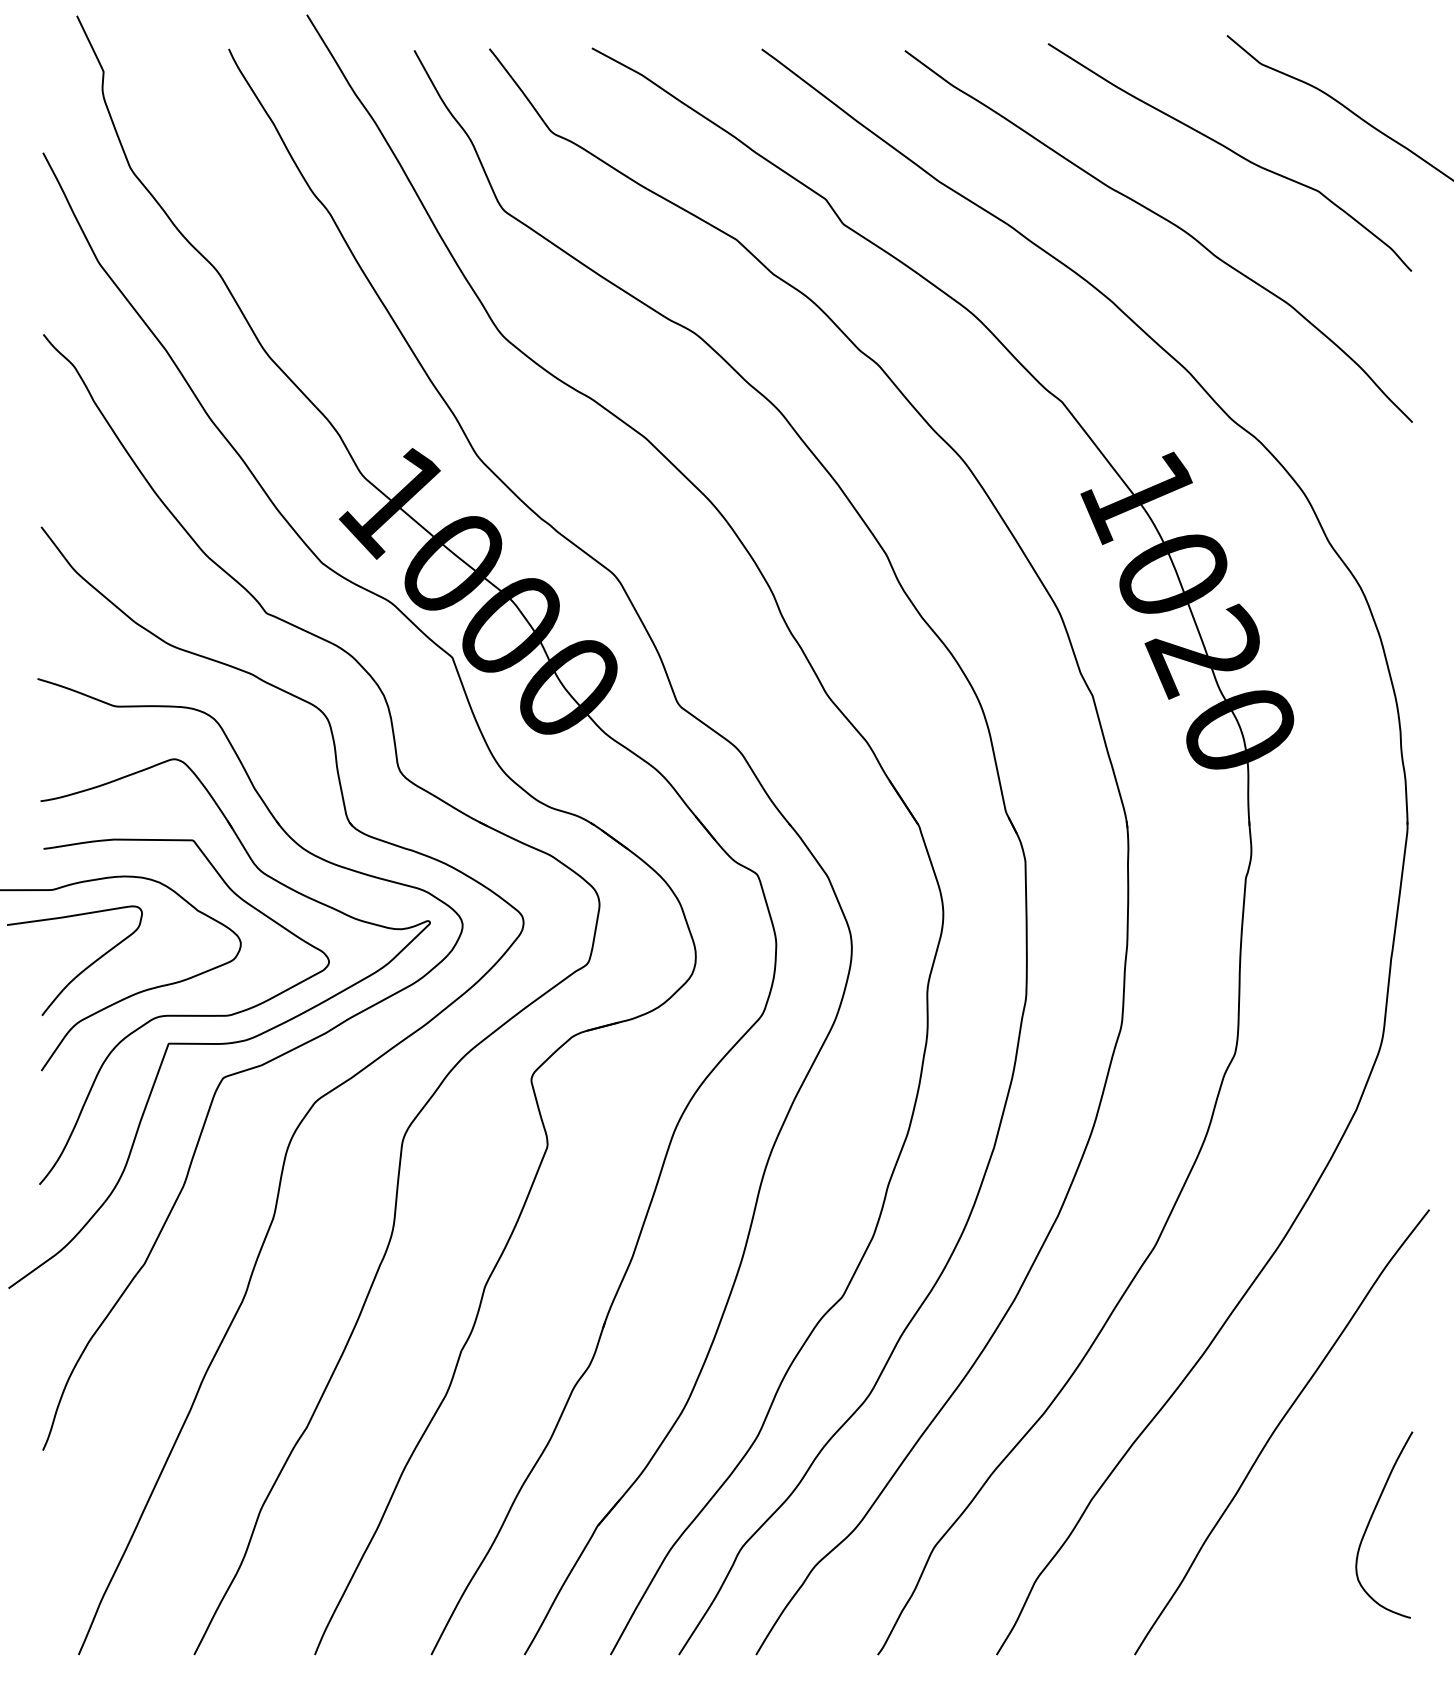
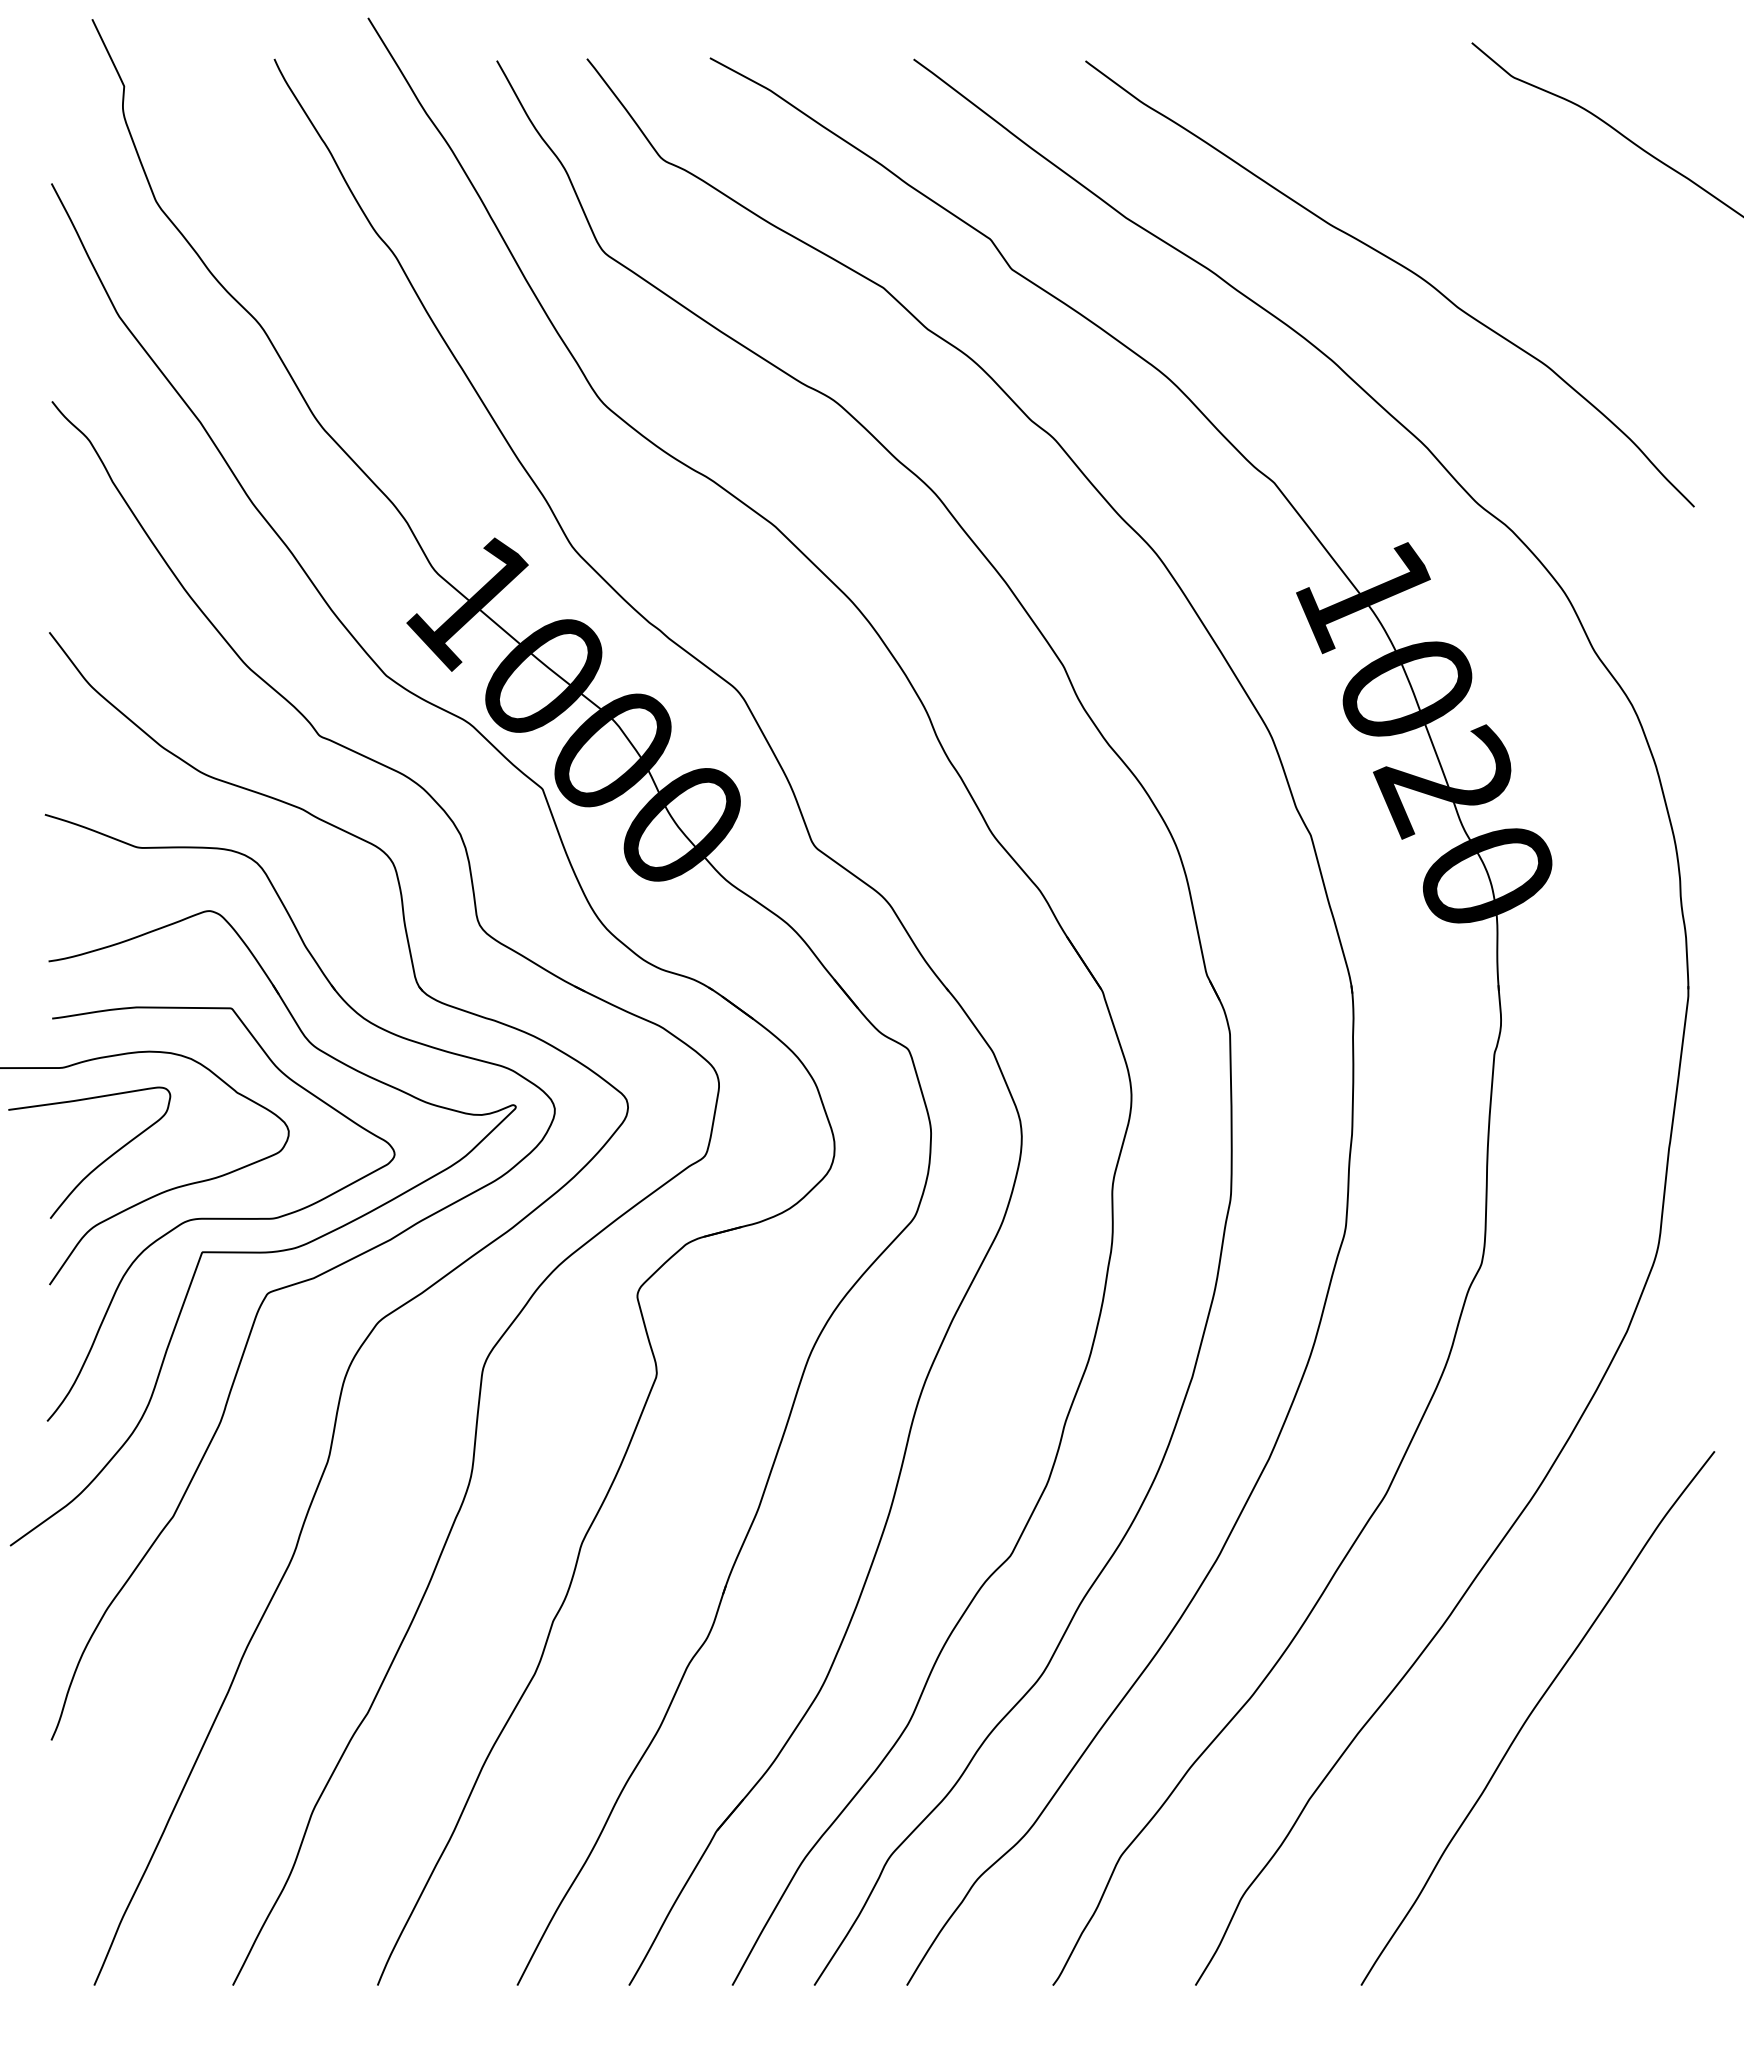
curve: (1234, 153) -> (1480, 184), removed
curve: (1370, 1520) -> (1644, 1824), removed

